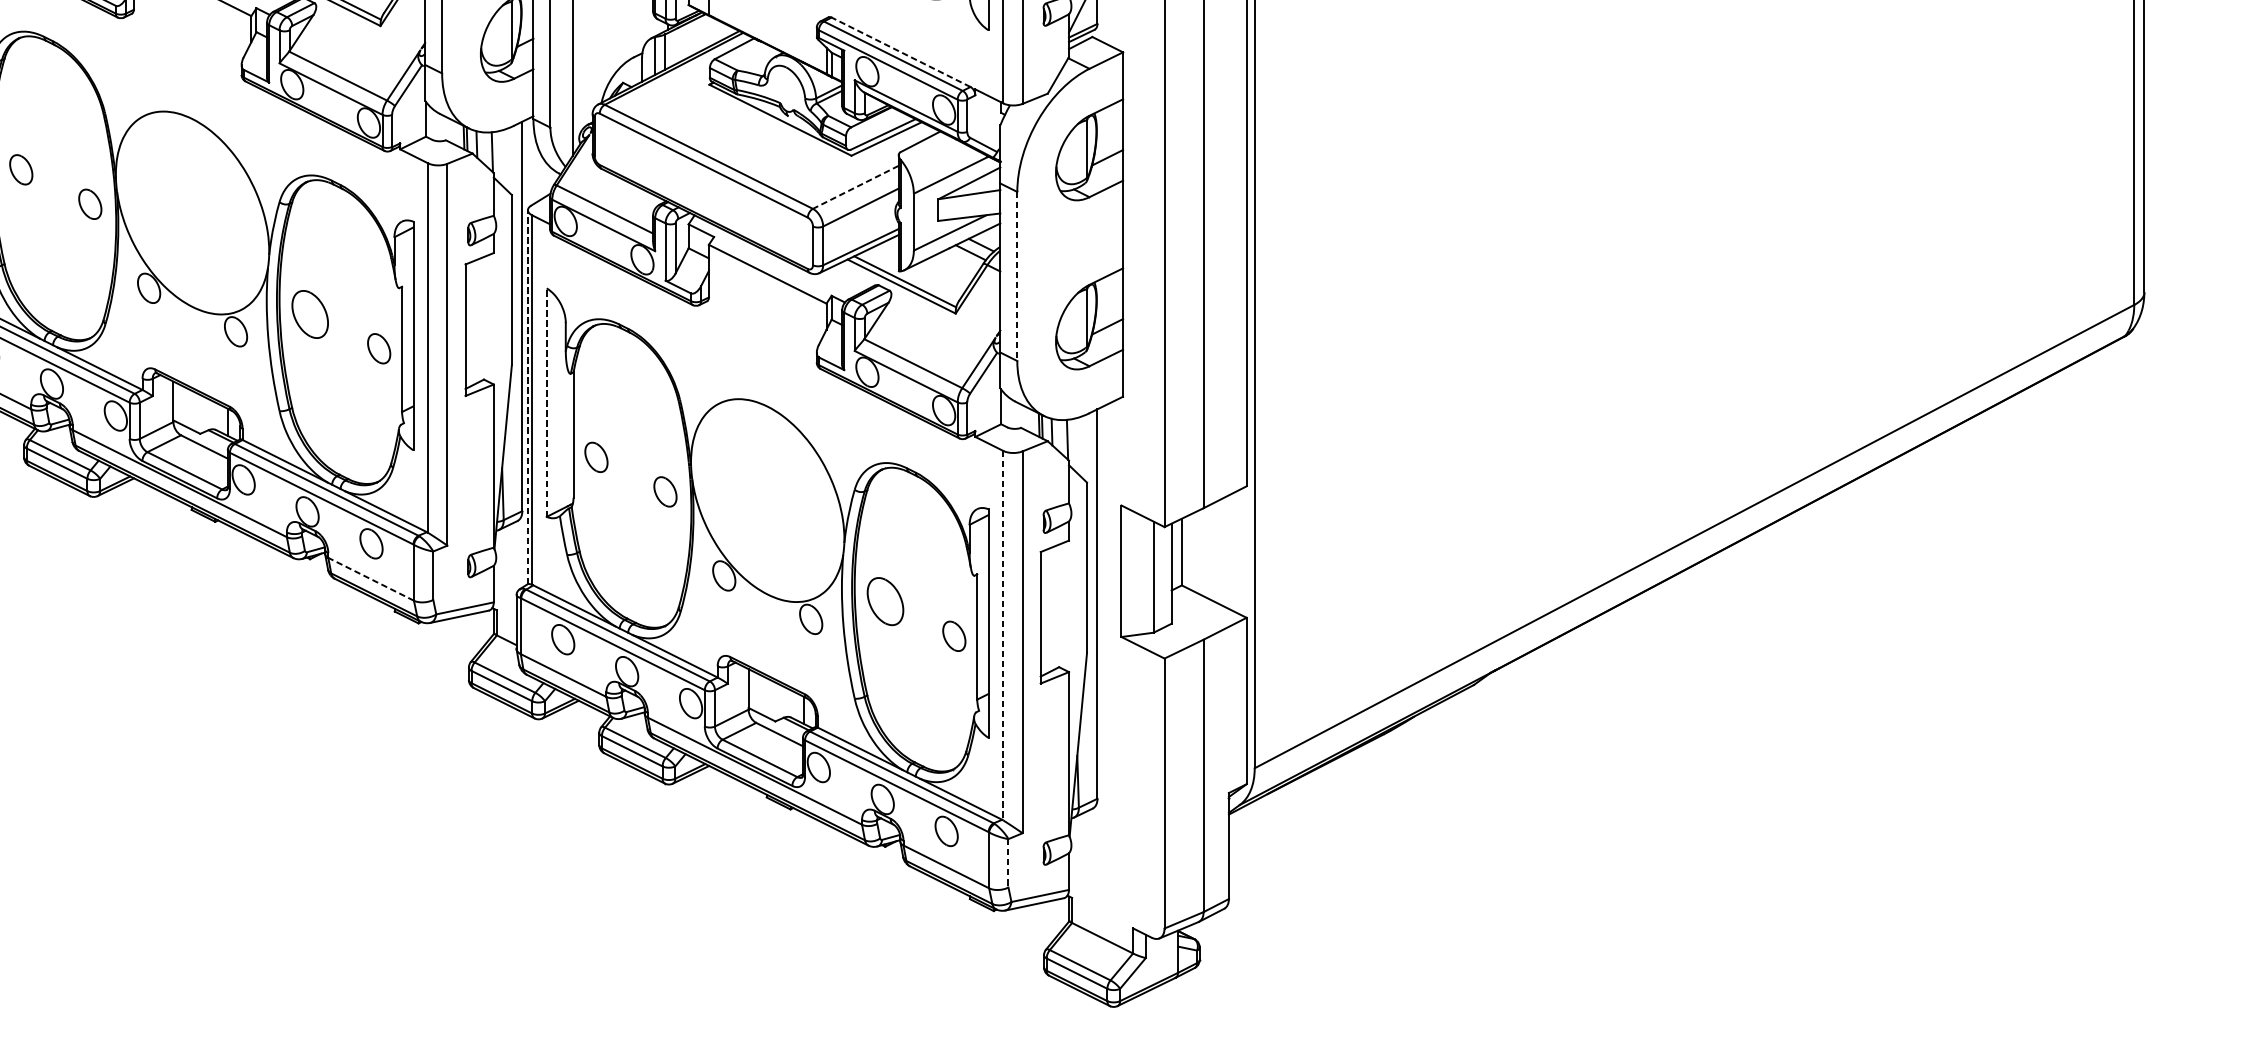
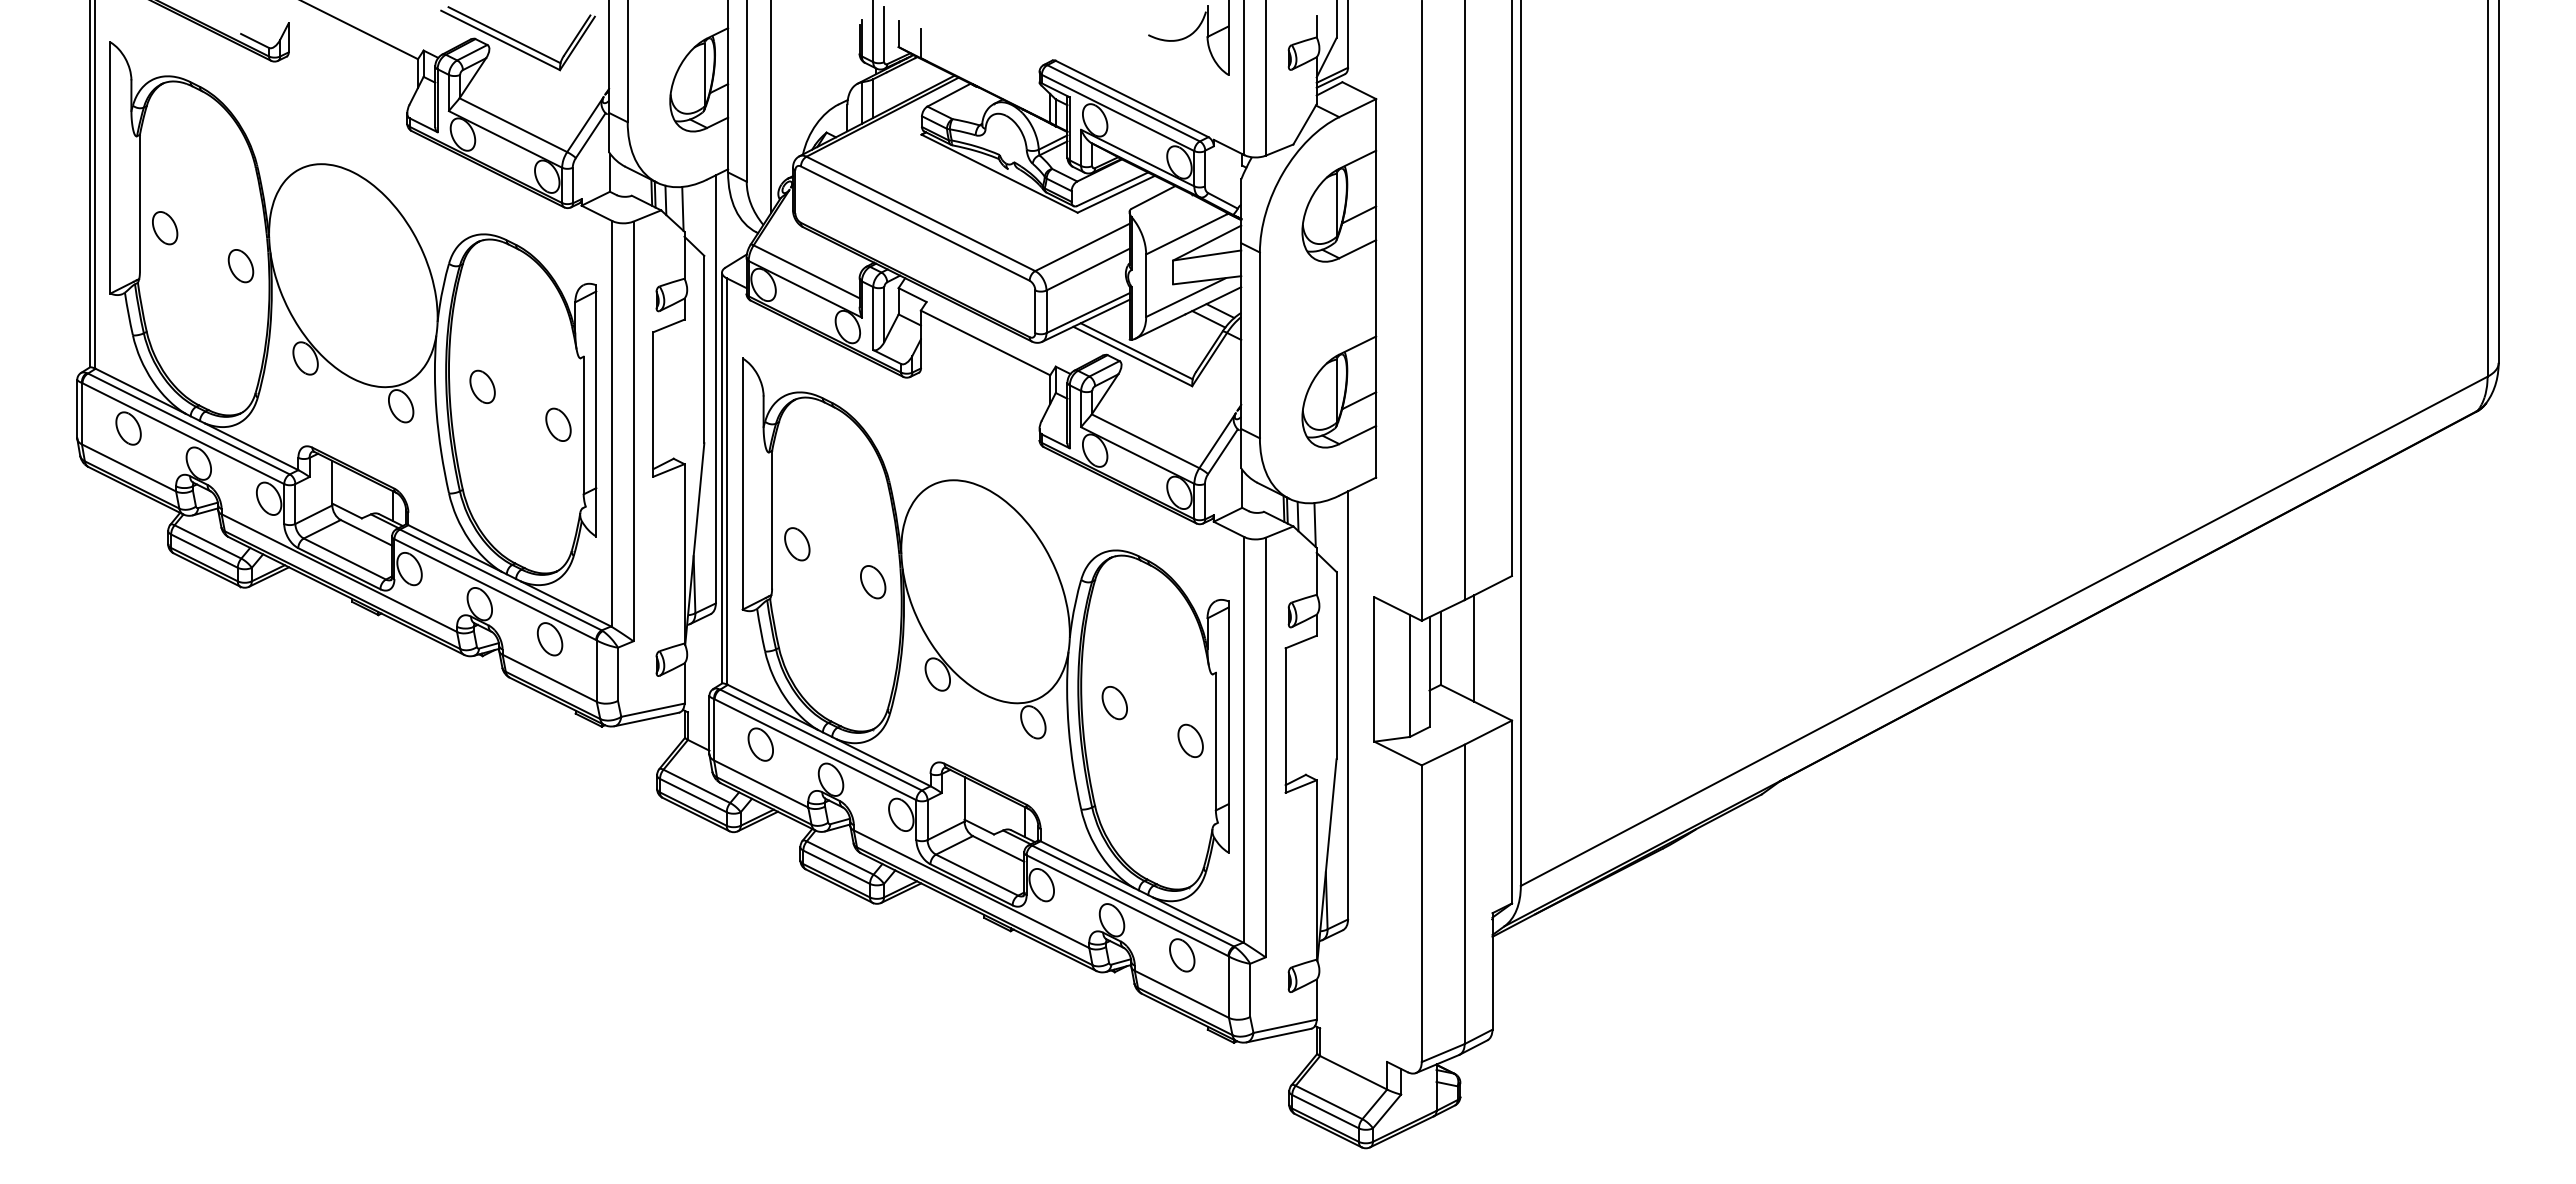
line: (900, 51) -> (1131, 98), dashed -> solid
line: (855, 187) -> (1082, 247), dashed -> solid
line: (1016, 276) -> (1259, 345), dashed -> solid
part: (310, 313) -> (482, 386), size x0.62
line: (528, 396) -> (722, 477), dashed -> solid
line: (546, 403) -> (742, 484), dashed -> solid
line: (1212, 552) -> (1474, 648), added
line: (370, 579) -> (549, 678), dashed -> solid
part: (885, 602) -> (1114, 703), size x0.62
line: (1003, 635) -> (1244, 740), dashed -> solid
line: (1008, 863) -> (1250, 990), dashed -> solid

